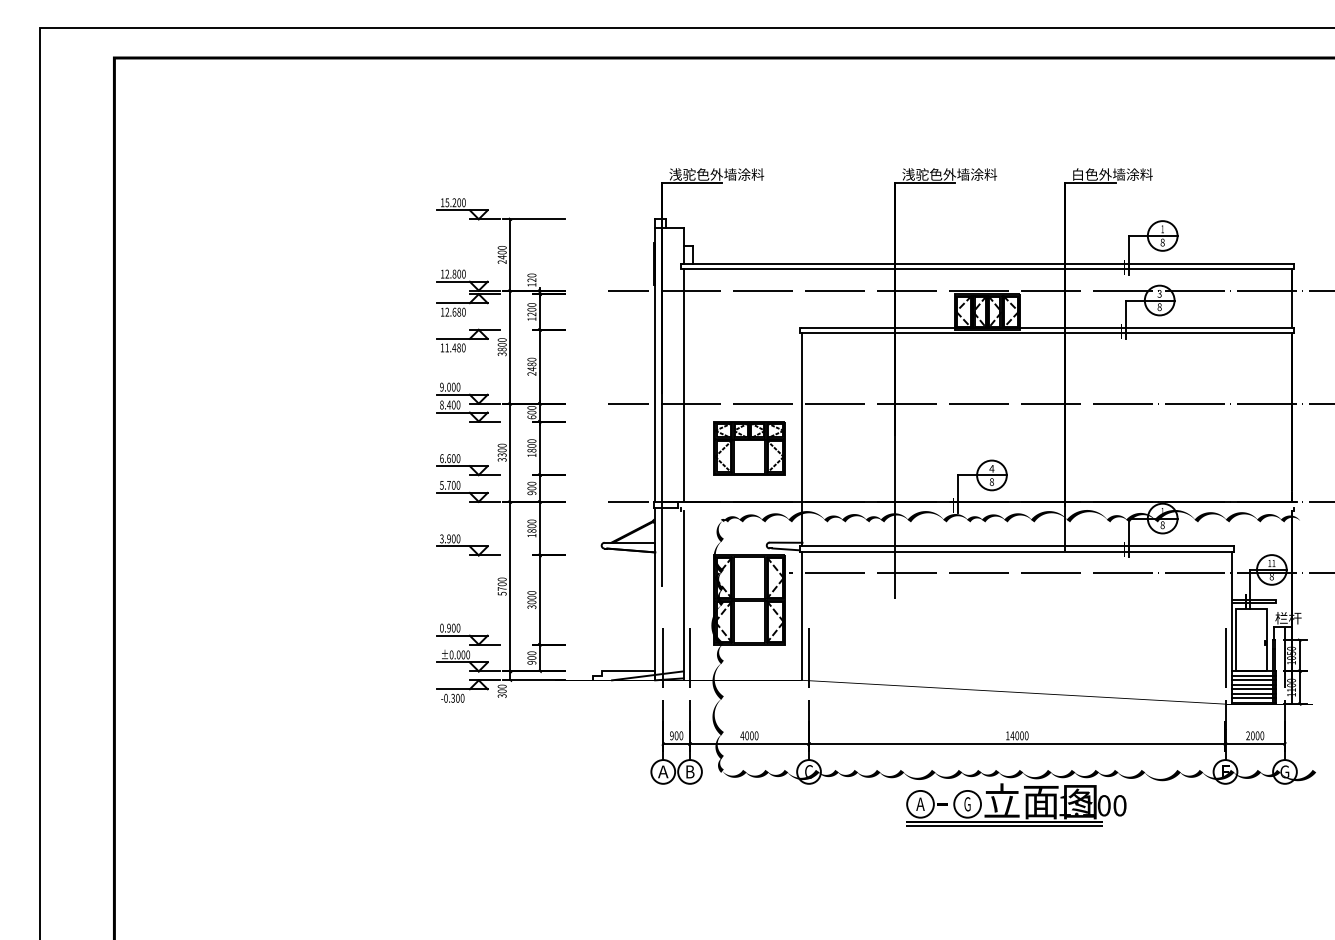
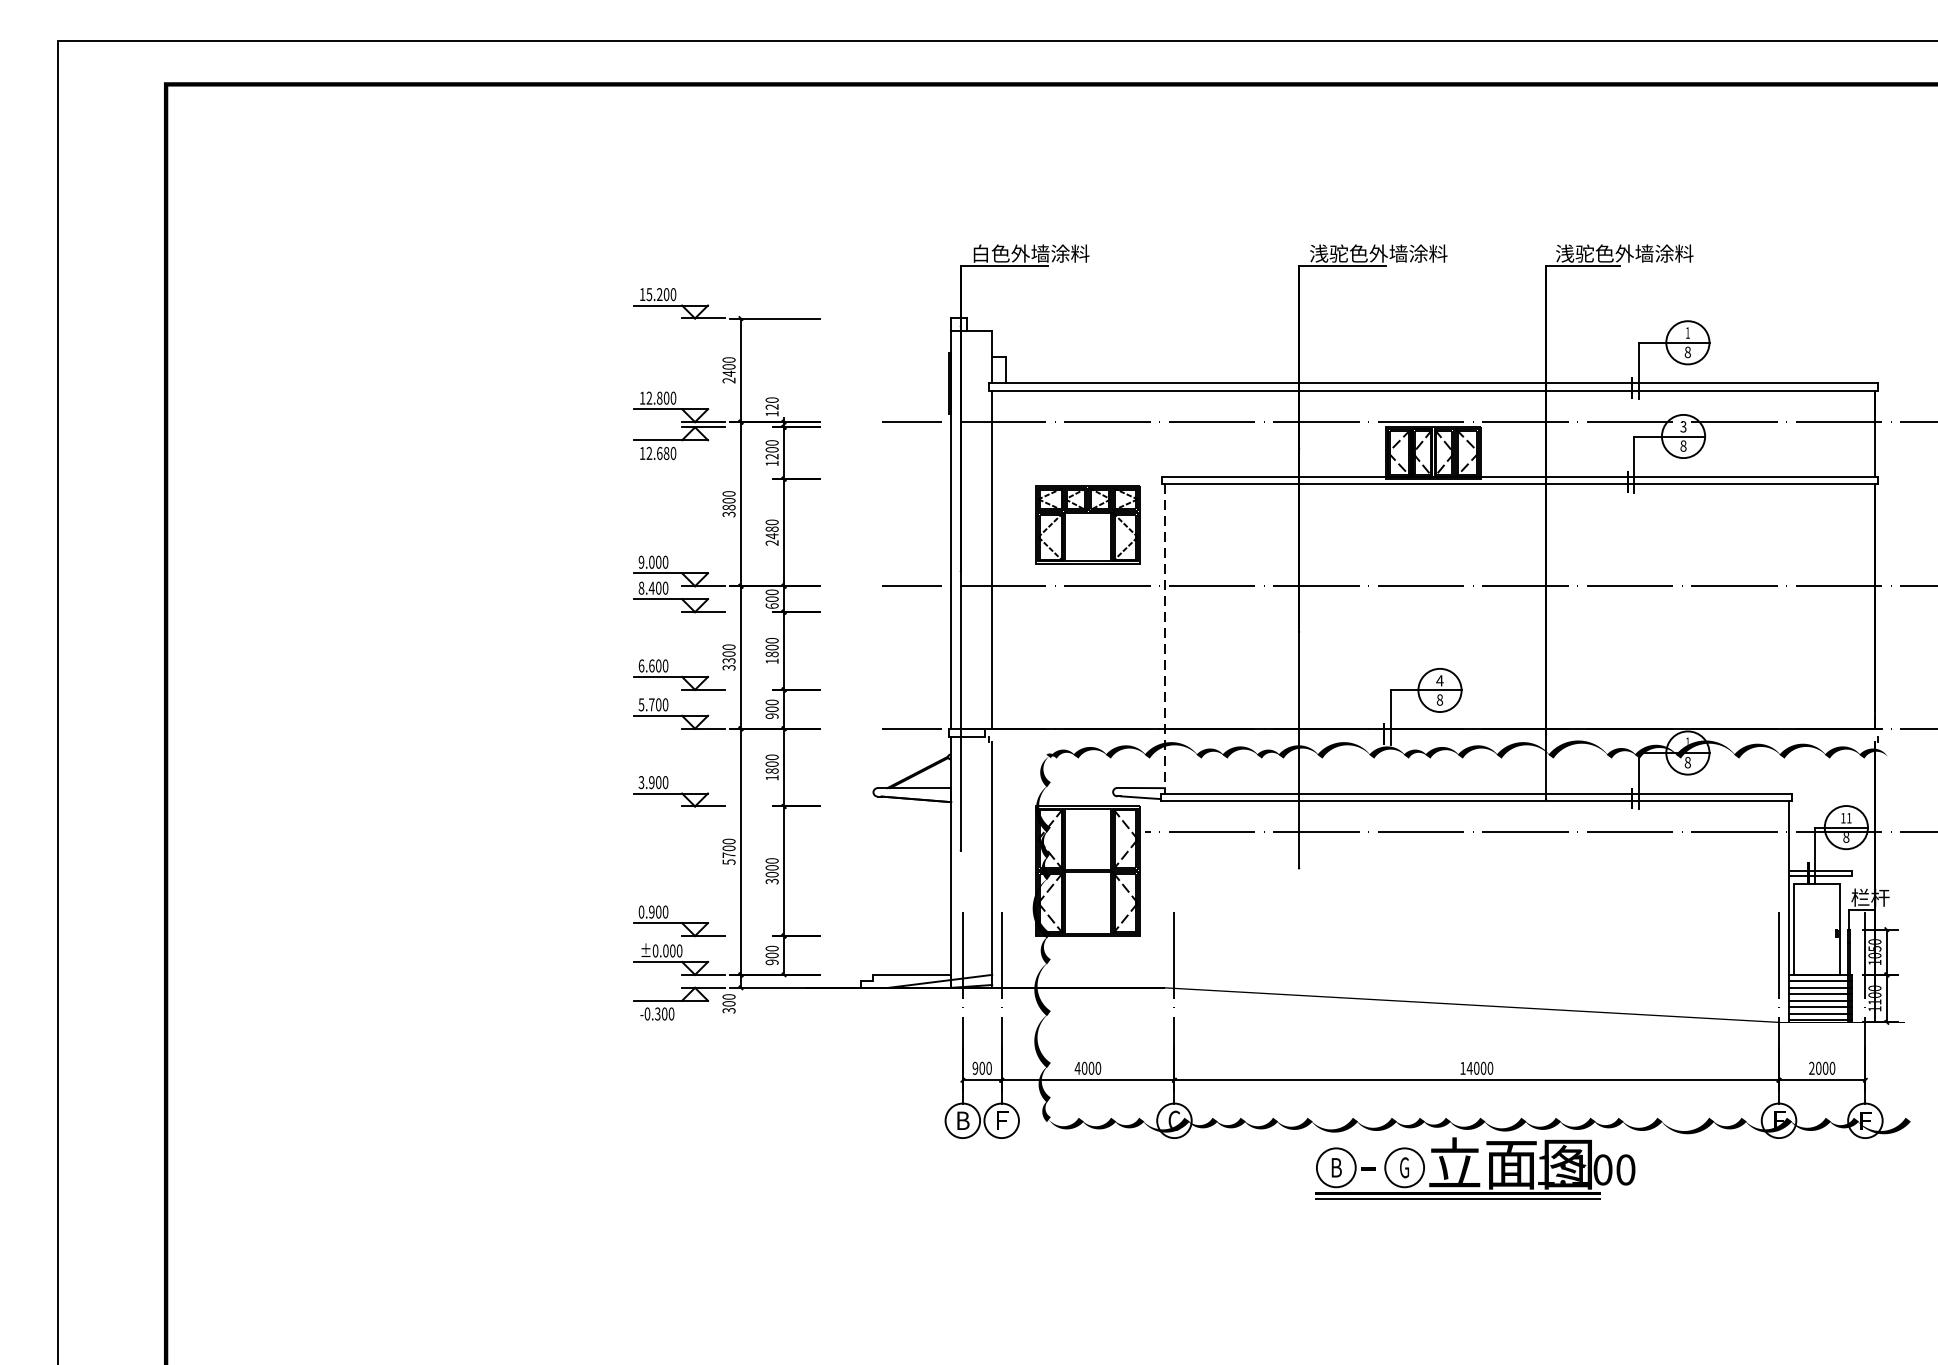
text: (716, 174) -> (1040, 253), 浅驼色外墙涂料 -> 白色外墙涂料
text: (1119, 174) -> (1625, 253), 白色外墙涂料 -> 浅驼色外墙涂料
part: (468, 340) -> (680, 494), removed
line: (802, 440) -> (1164, 639), solid -> dashed
part: (749, 448) -> (1088, 524), moved
line: (802, 615) -> (1164, 893), removed
text: (663, 771) -> (963, 1120), A -> B
text: (690, 771) -> (1002, 1120), B -> F
text: (1284, 771) -> (1864, 1120), G -> F
text: (920, 803) -> (1336, 1166), A -> B

